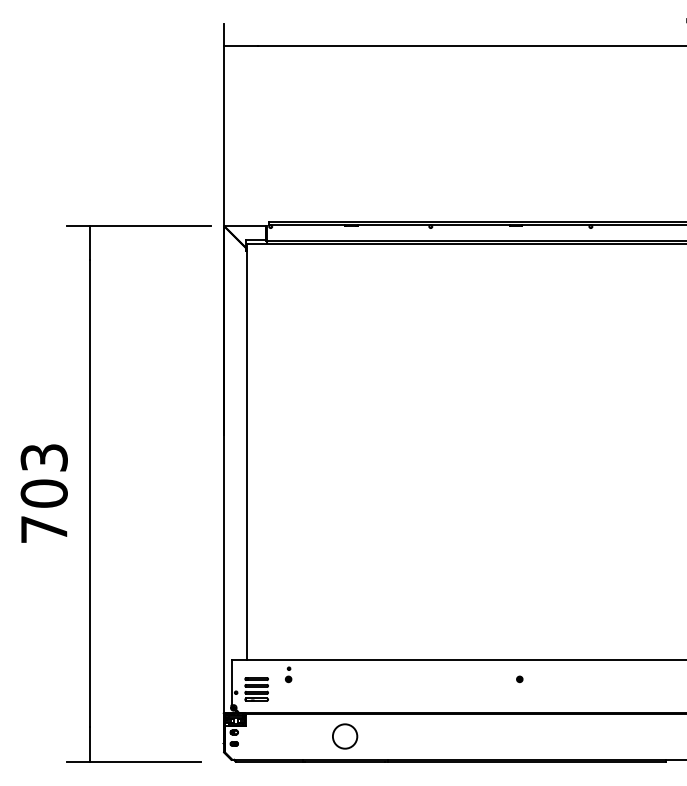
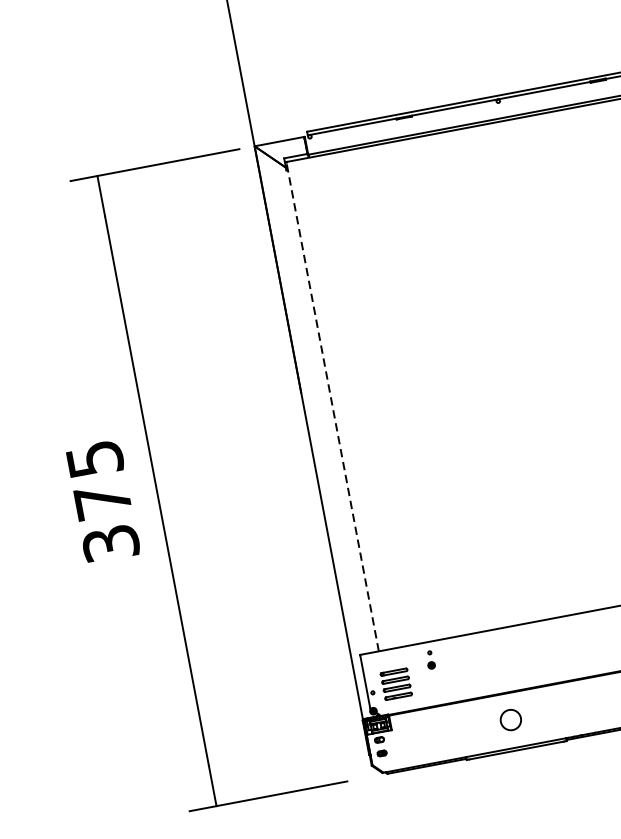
line: (247, 451) -> (332, 406), solid -> dashed
text: (43, 493) -> (101, 501), 703 -> 375
circle: (345, 736) -> (511, 719), size x0.7

